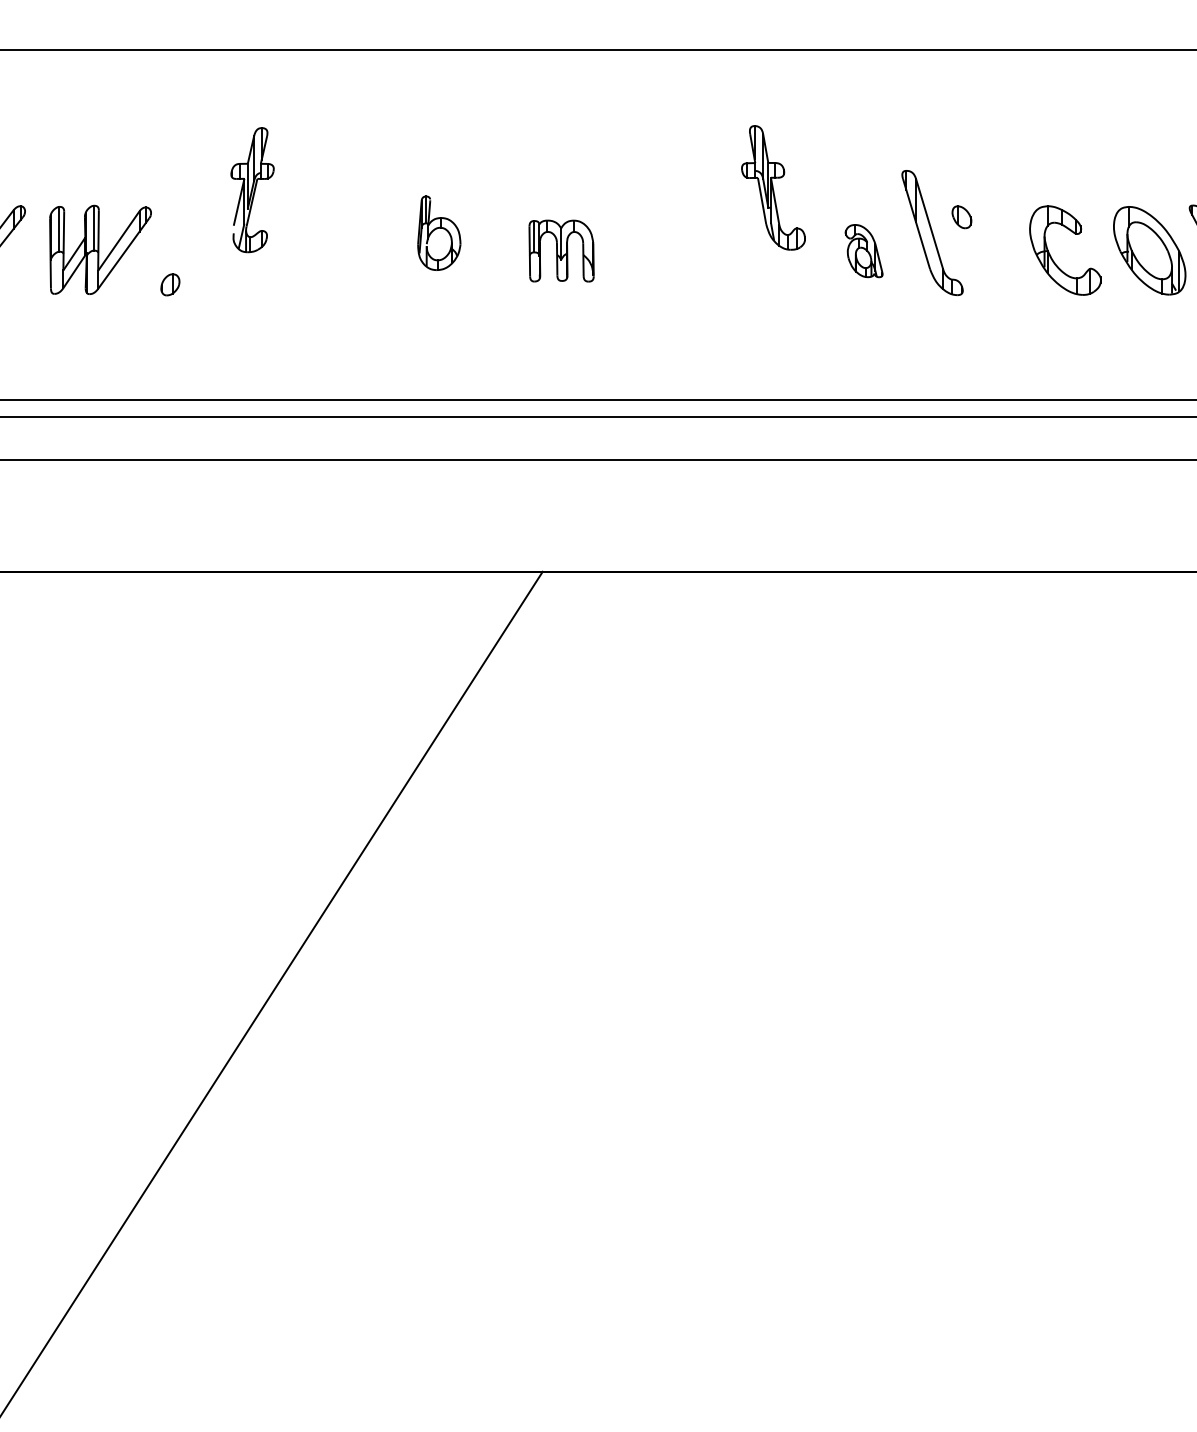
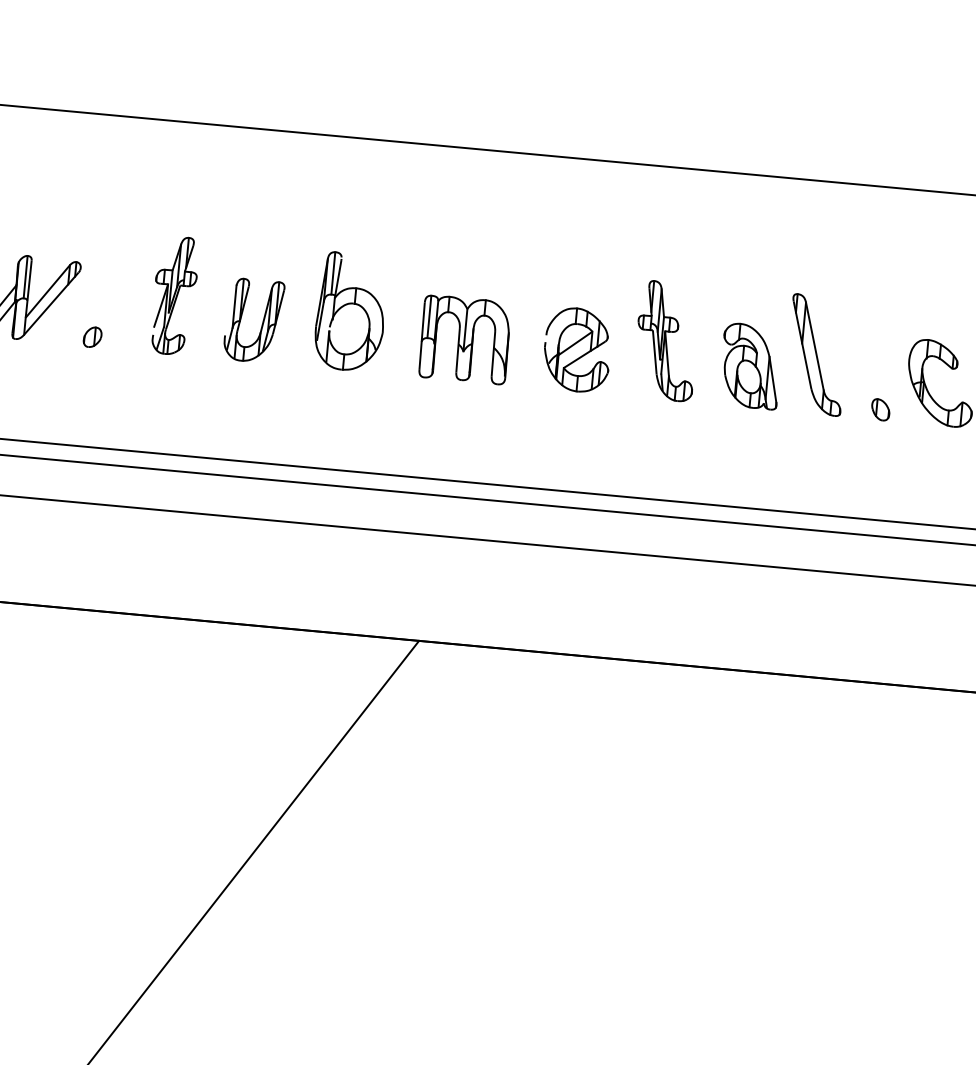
part: (773, 187) -> (666, 340), moved
part: (252, 190) -> (174, 296), moved
part: (961, 217) -> (880, 410), moved
part: (439, 233) -> (351, 312), size x1.67
part: (561, 250) -> (464, 339), size x1.43
part: (680, 250) -> (577, 349), added
part: (863, 250) -> (750, 365), size x1.67
part: (346, 254) -> (261, 324), added

